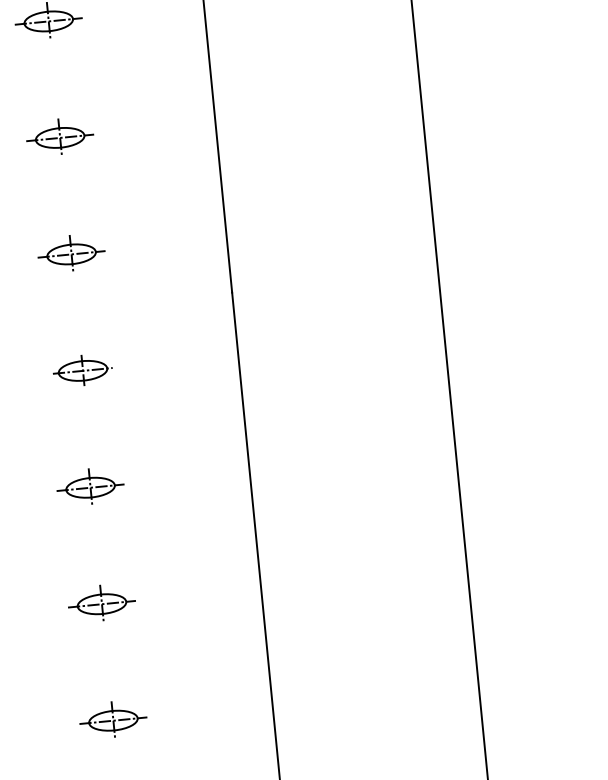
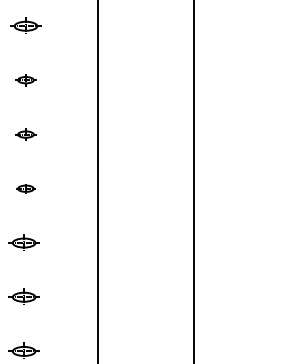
part: (59, 135) -> (25, 79), size x0.7
part: (70, 254) -> (25, 134), size x0.7
part: (82, 370) -> (25, 188), size x0.7

